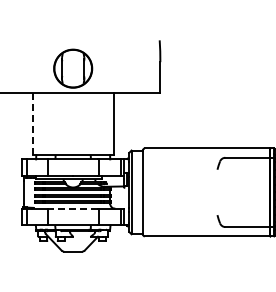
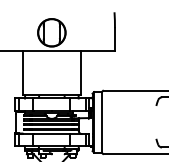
line: (32, 124) -> (22, 73), dashed -> solid
line: (73, 208) -> (52, 134), dashed -> solid

